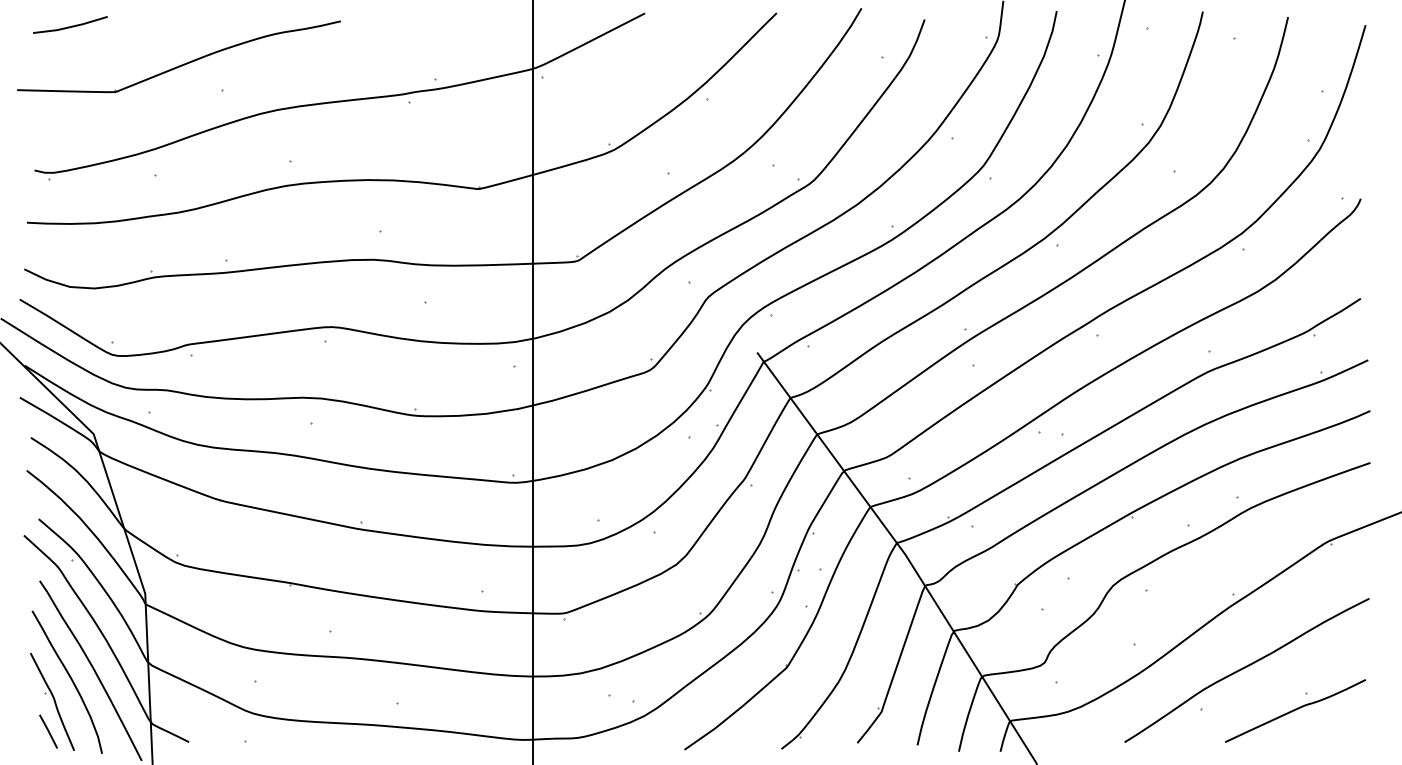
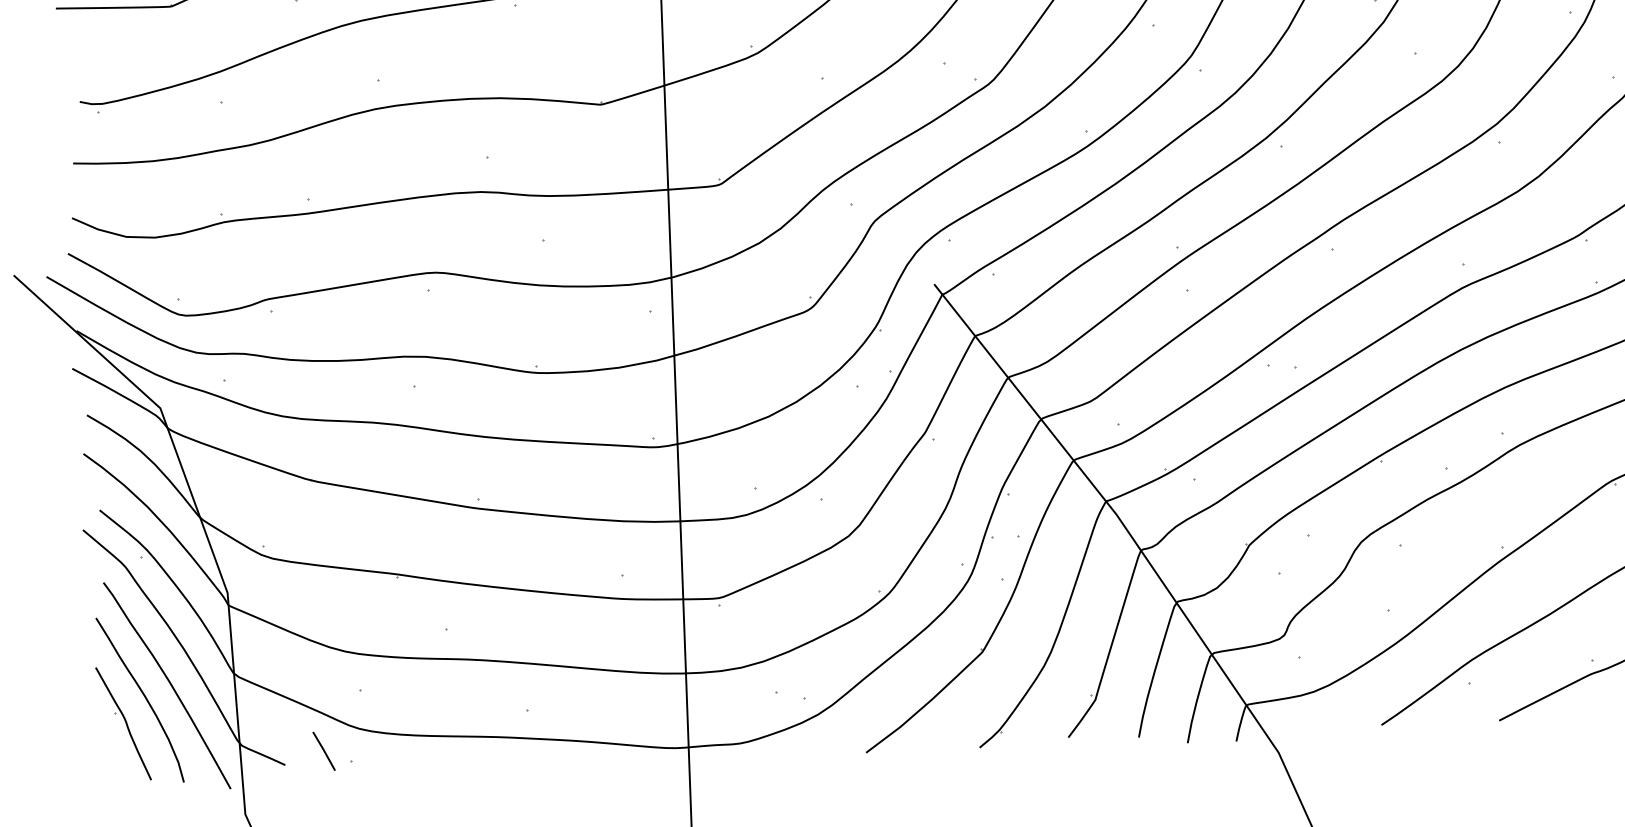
line: (48, 731) -> (324, 751), moved

